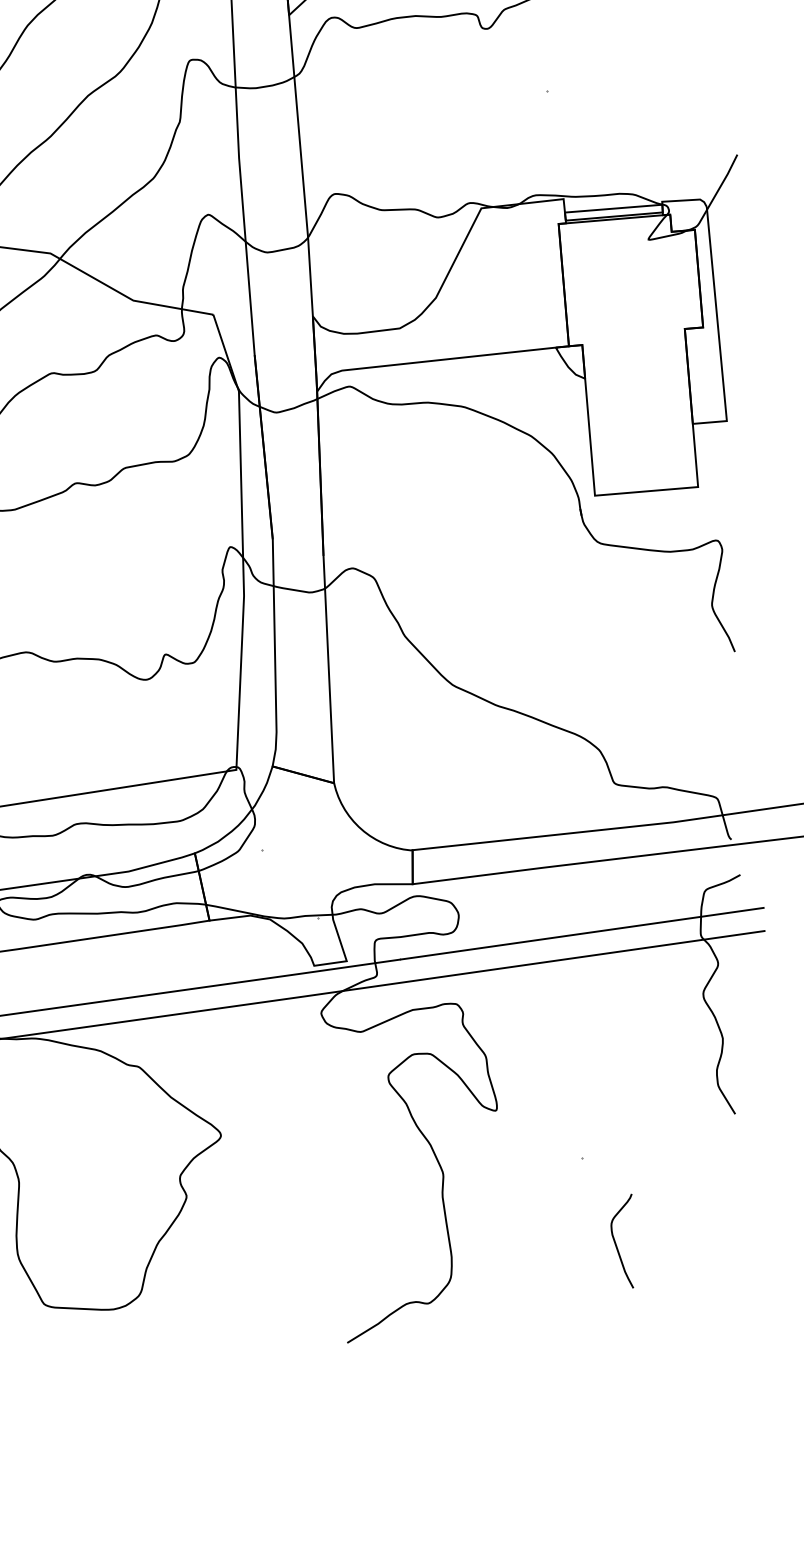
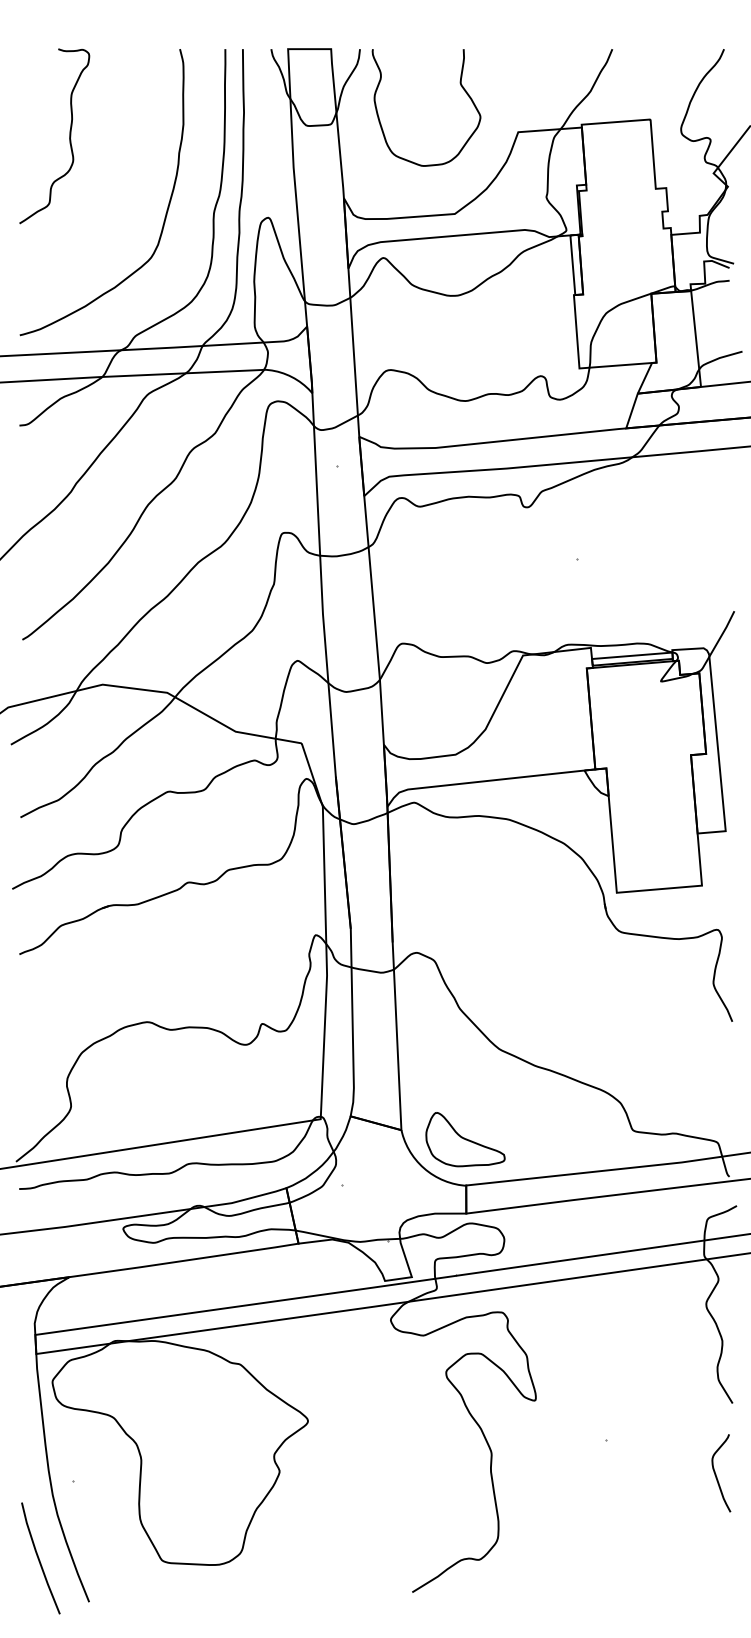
part: (411, 794) -> (465, 1139), added
curve: (617, 1245) -> (717, 1476), moved

